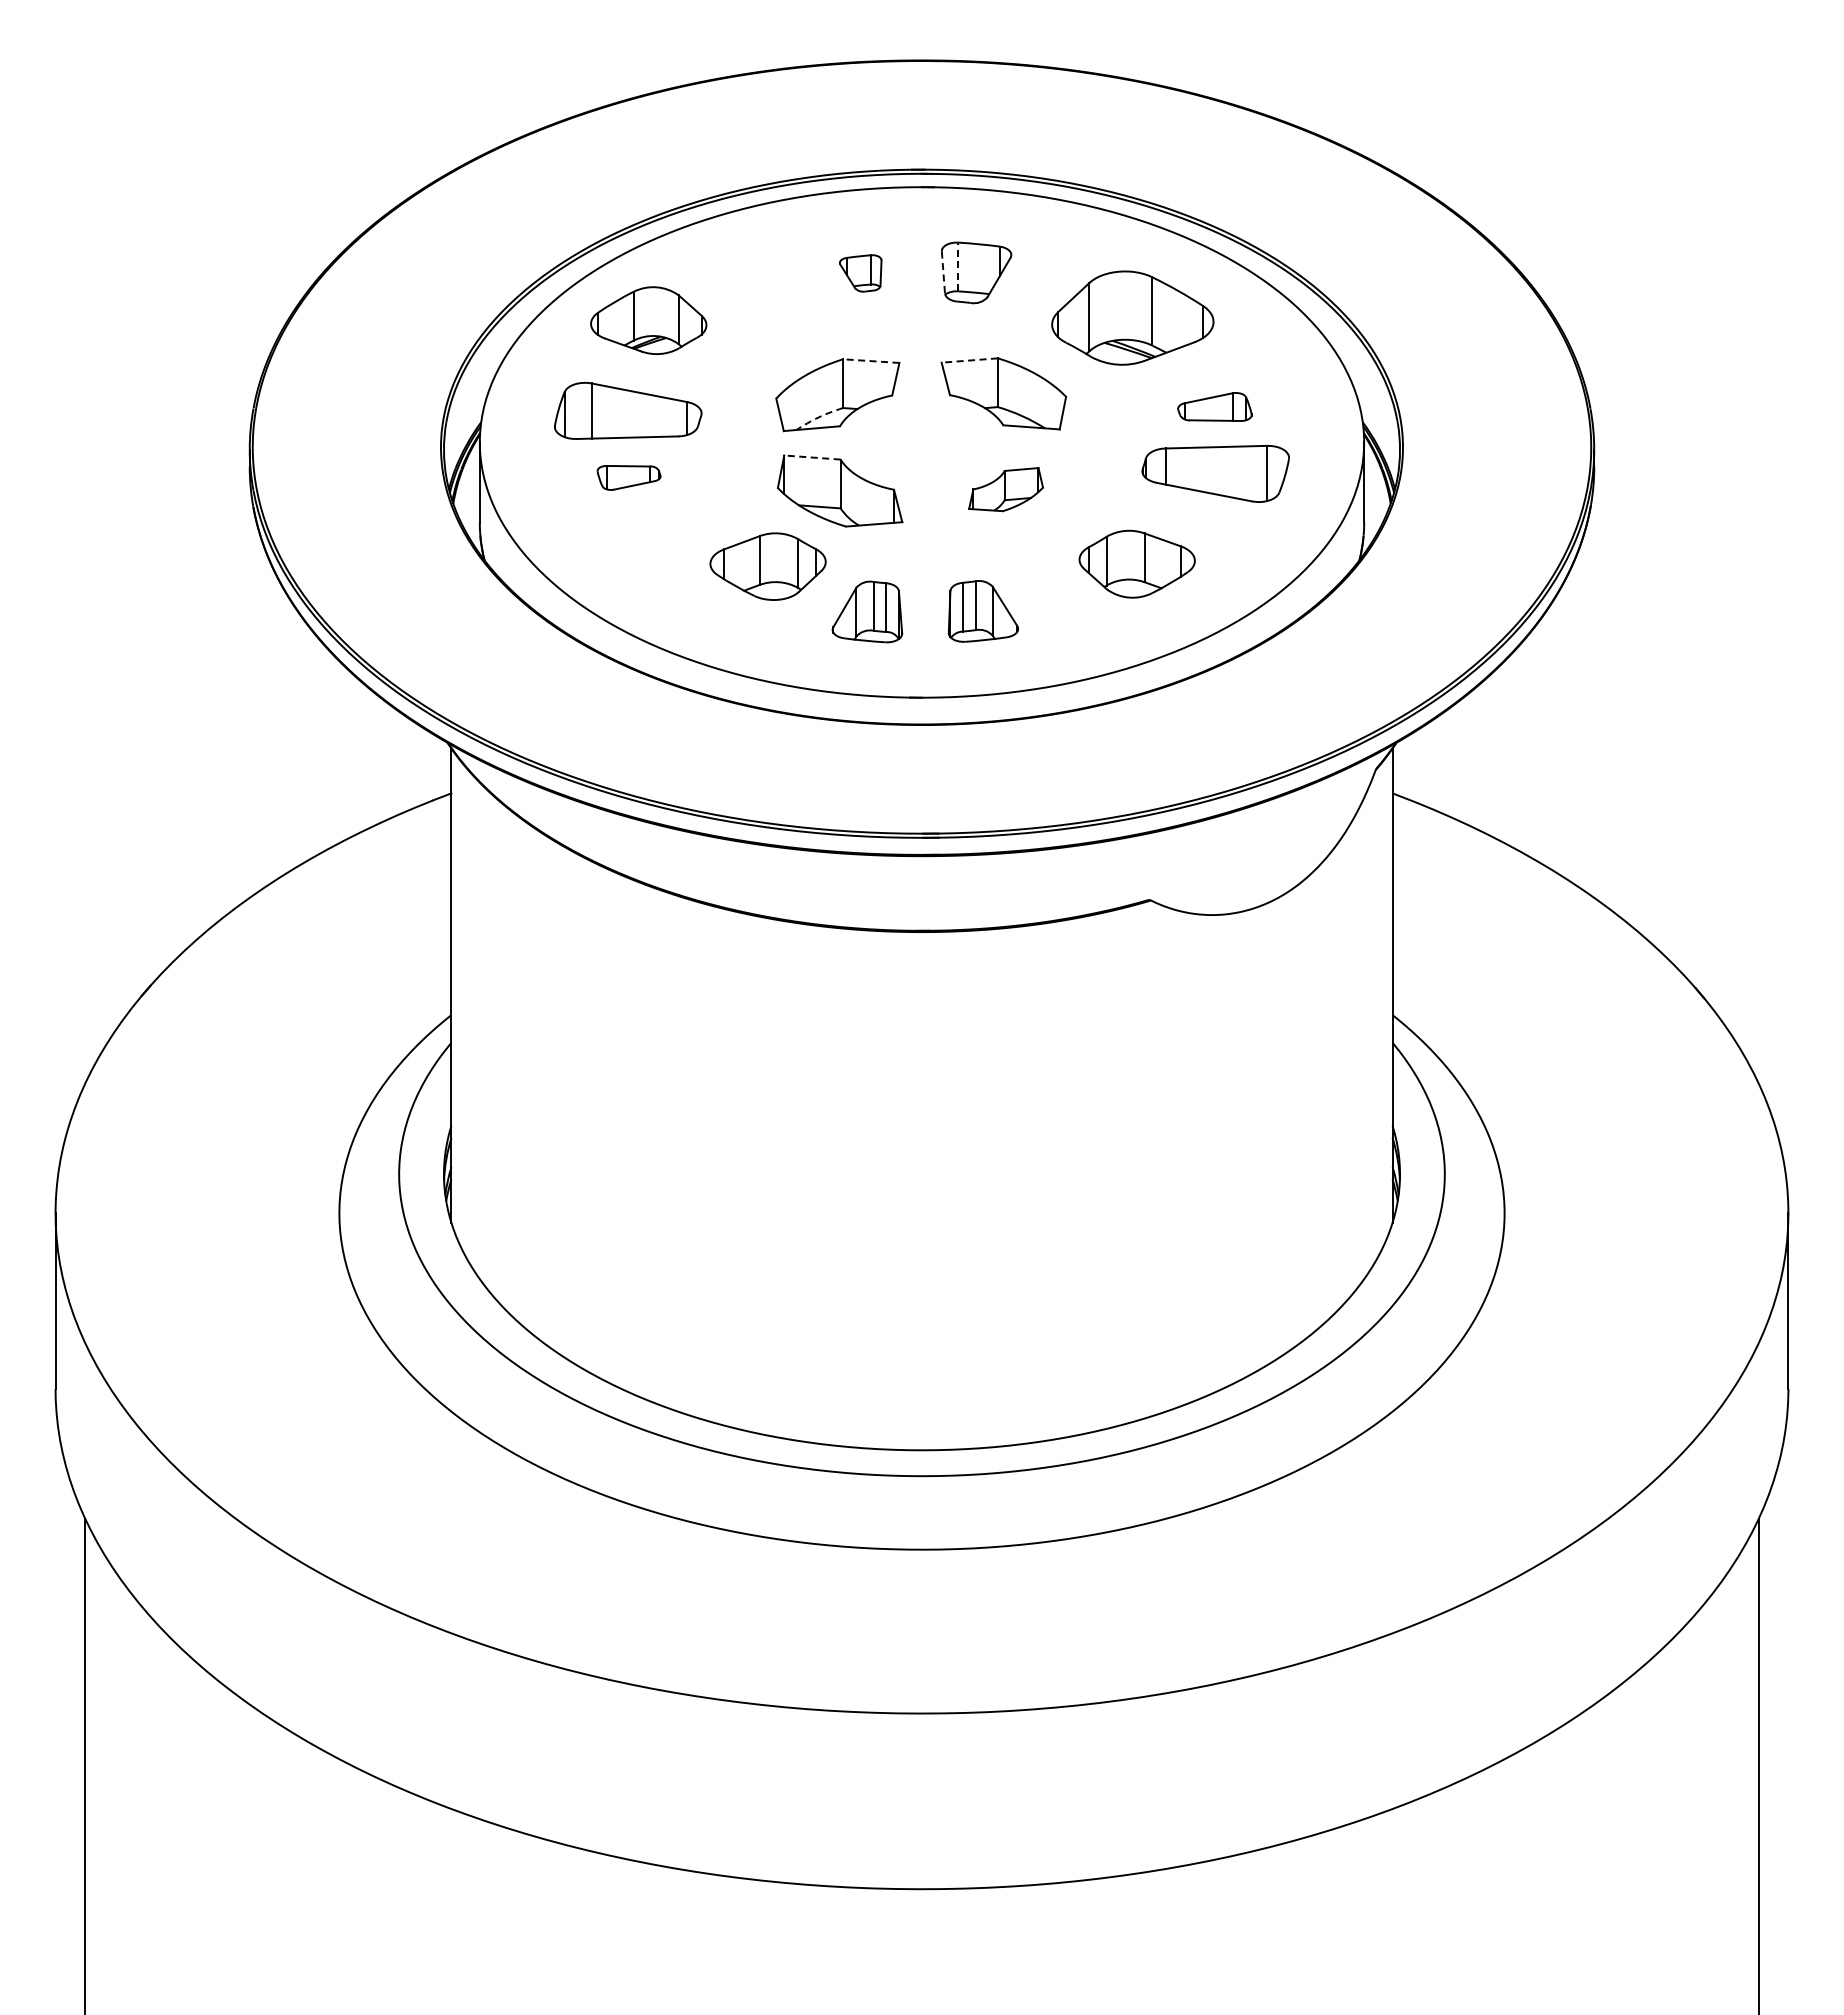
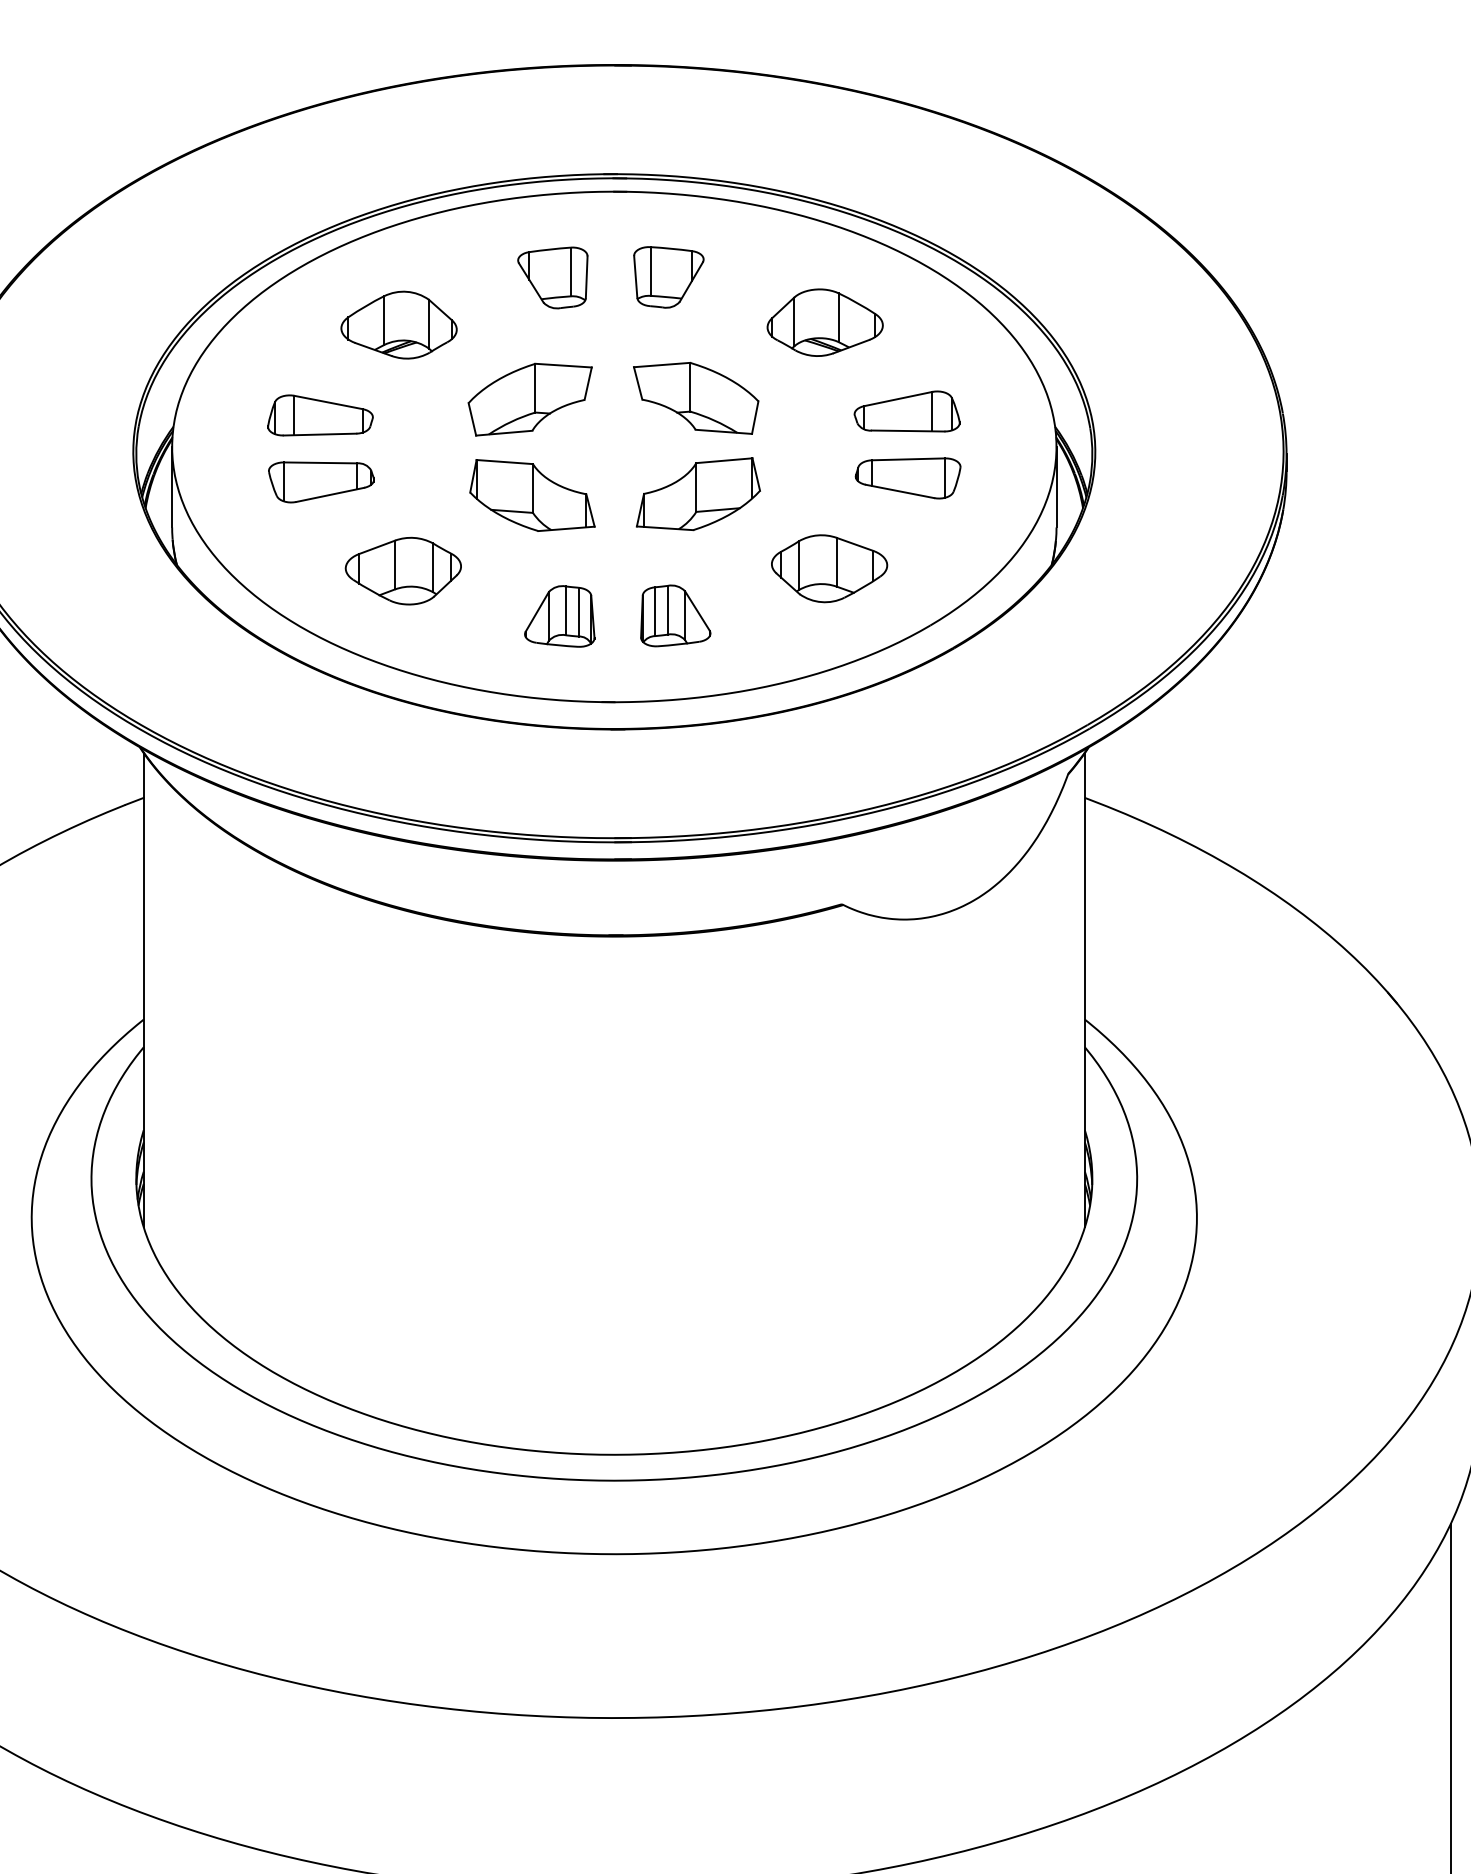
line: (958, 266) -> (650, 271), dashed -> solid
part: (860, 273) -> (552, 278), size x1.67
line: (943, 273) -> (635, 278), dashed -> solid
part: (1132, 318) -> (824, 323), size x0.71
part: (648, 320) -> (398, 325), moved
line: (969, 360) -> (661, 365), dashed -> solid
line: (870, 361) -> (562, 366), dashed -> solid
part: (1214, 406) -> (906, 411), size x1.43
part: (627, 410) -> (319, 415), size x0.71
arc: (818, 417) -> (510, 422), dashed -> solid
line: (811, 457) -> (503, 462), dashed -> solid
part: (1215, 473) -> (907, 478), size x0.71
part: (628, 477) -> (320, 482), size x1.67
part: (1005, 489) -> (697, 494), size x1.67
part: (767, 566) -> (402, 571), moved

